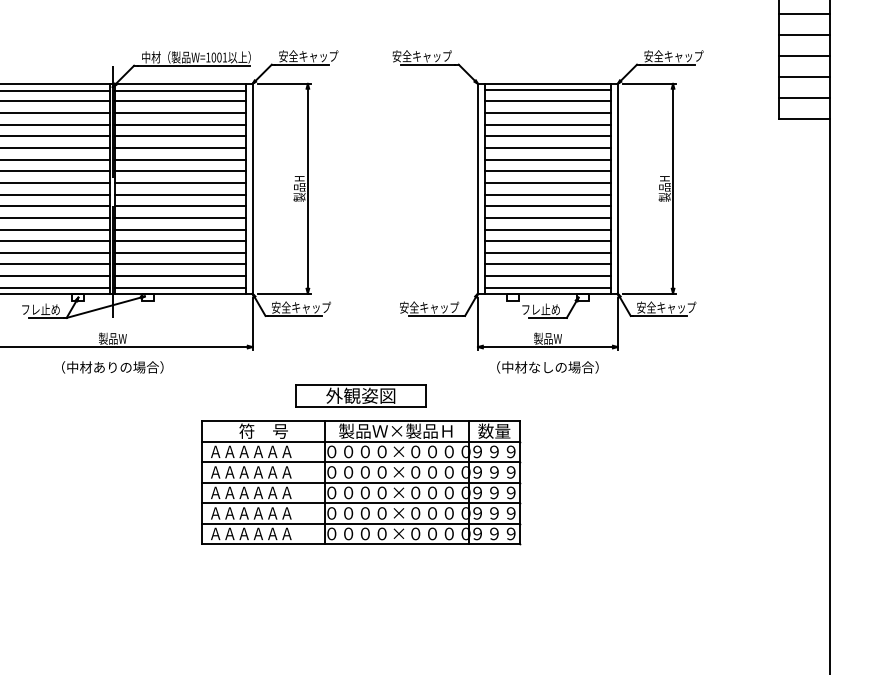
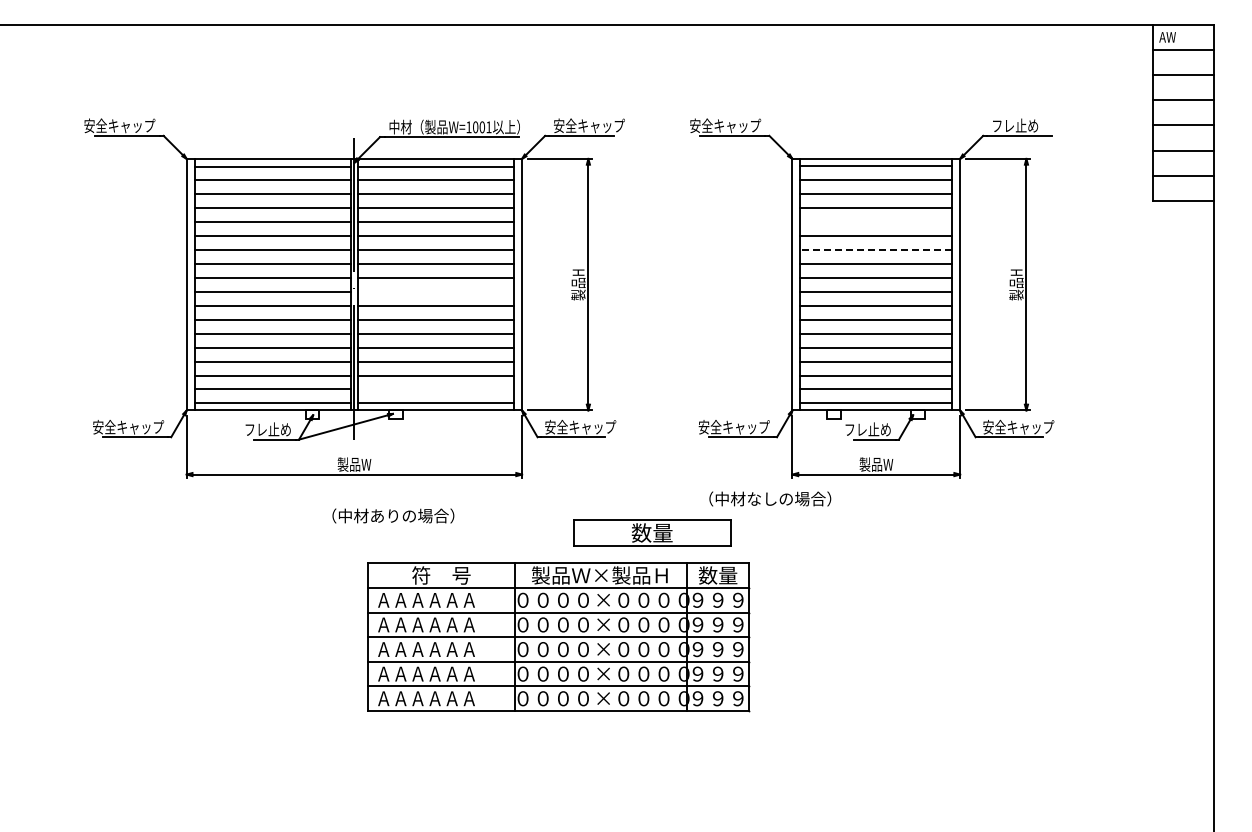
text: (673, 56) -> (1027, 125), 安全キャップ -> フレ止め
line: (548, 136) -> (876, 221), removed
line: (547, 159) -> (875, 249), solid -> dashed
line: (180, 194) -> (435, 291), removed
line: (180, 276) -> (435, 389), removed
text: (112, 367) -> (393, 515), moved
text: (548, 367) -> (770, 498), moved
text: (360, 395) -> (651, 532), 外観姿図 -> 数量
part: (361, 482) -> (558, 637), moved

